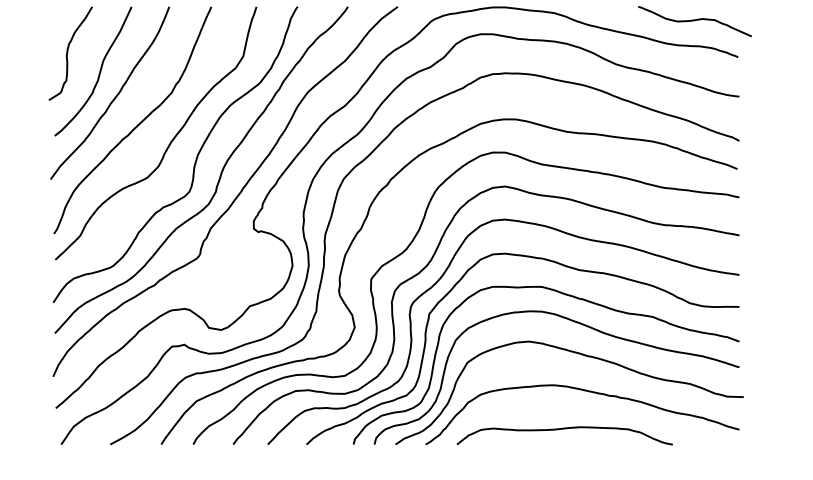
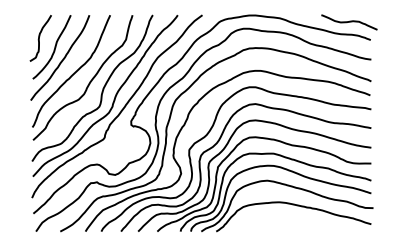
curve: (563, 430) -> (284, 224), removed

